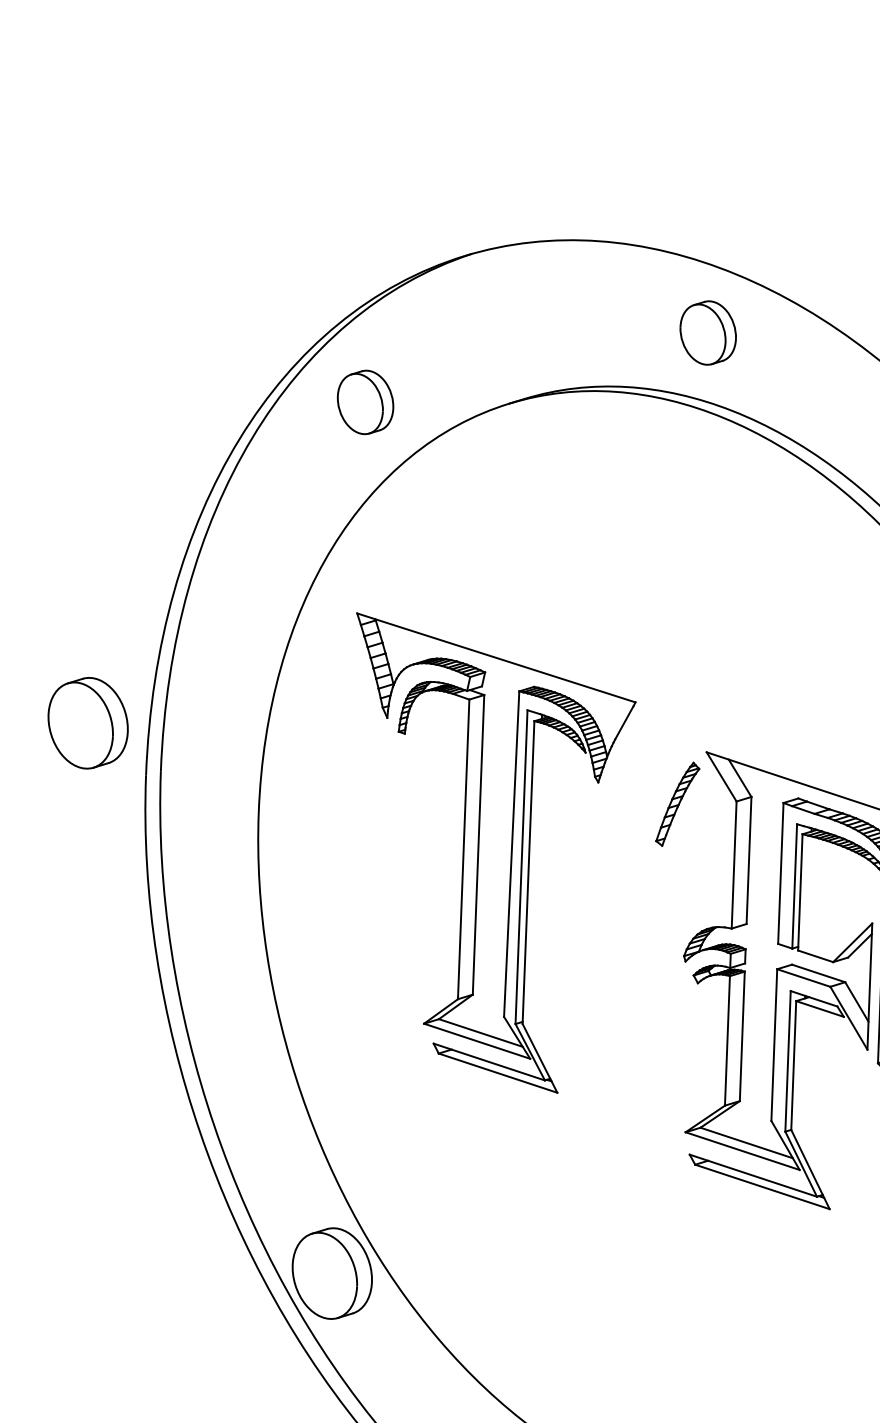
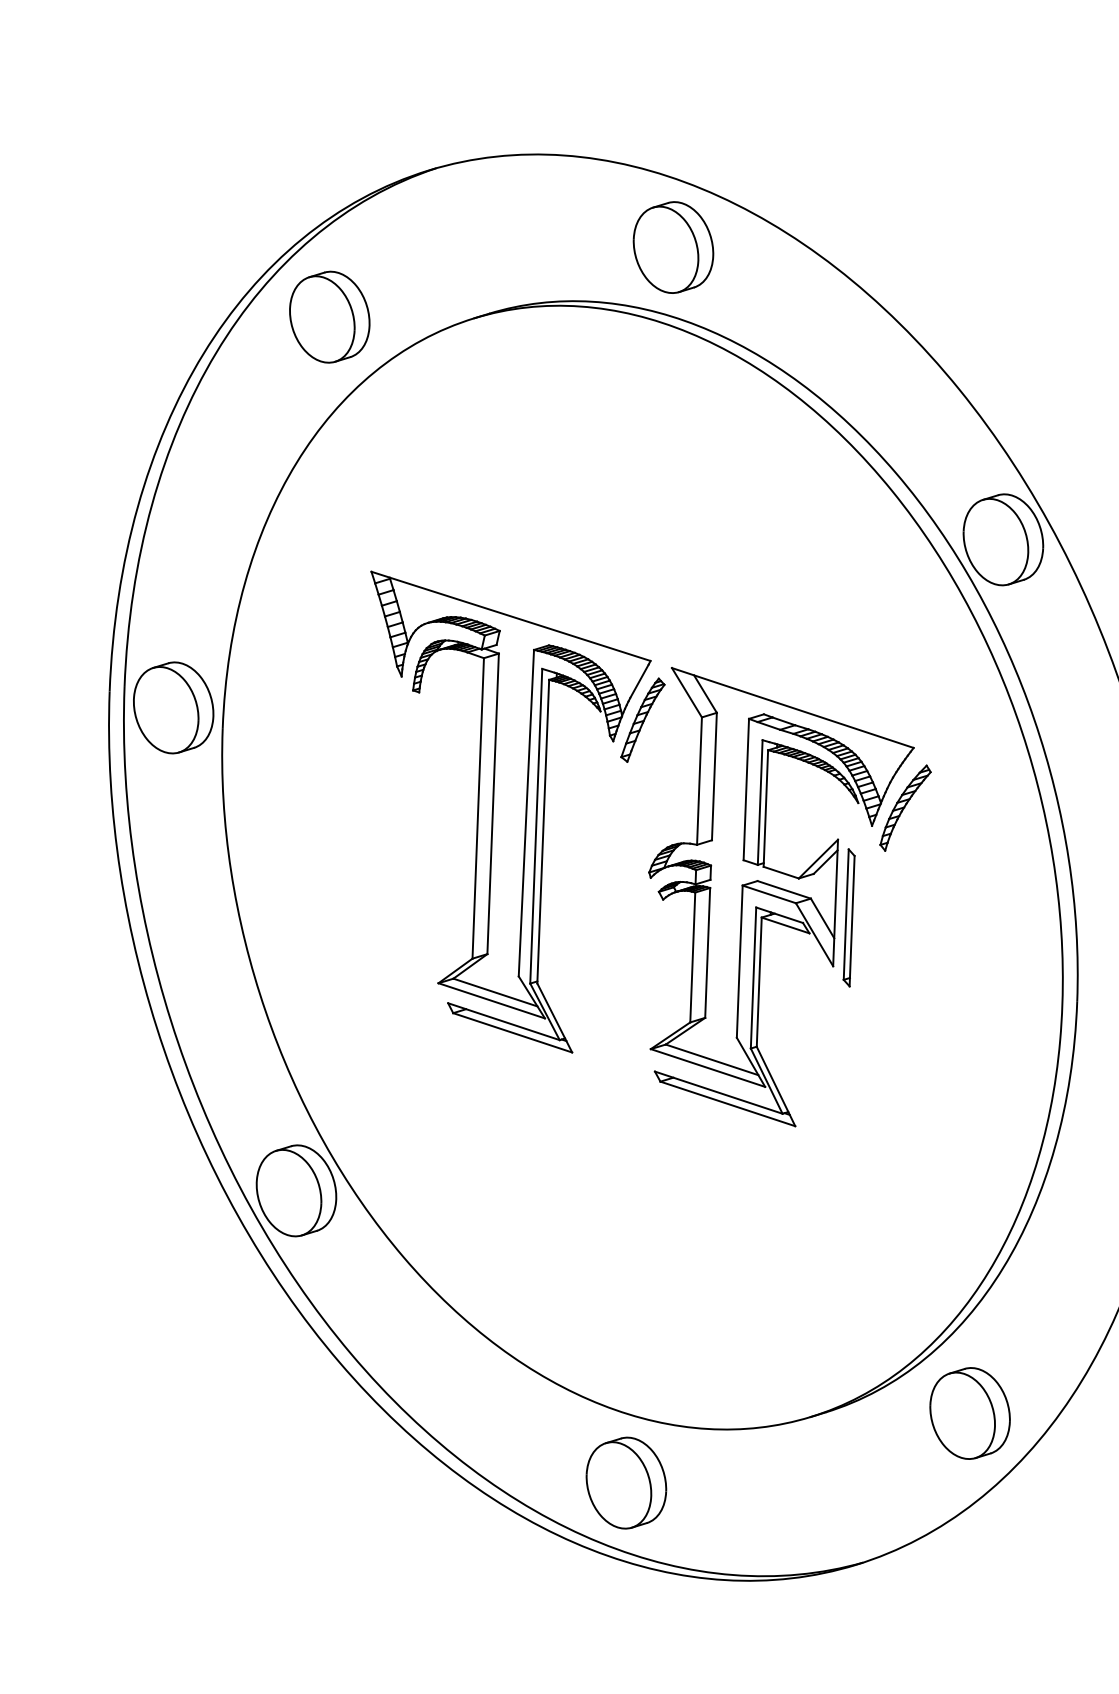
part: (708, 332) -> (673, 247), size x1.43
part: (365, 401) -> (329, 316), size x1.43
part: (88, 722) -> (173, 707), moved
part: (495, 852) -> (510, 811), moved

